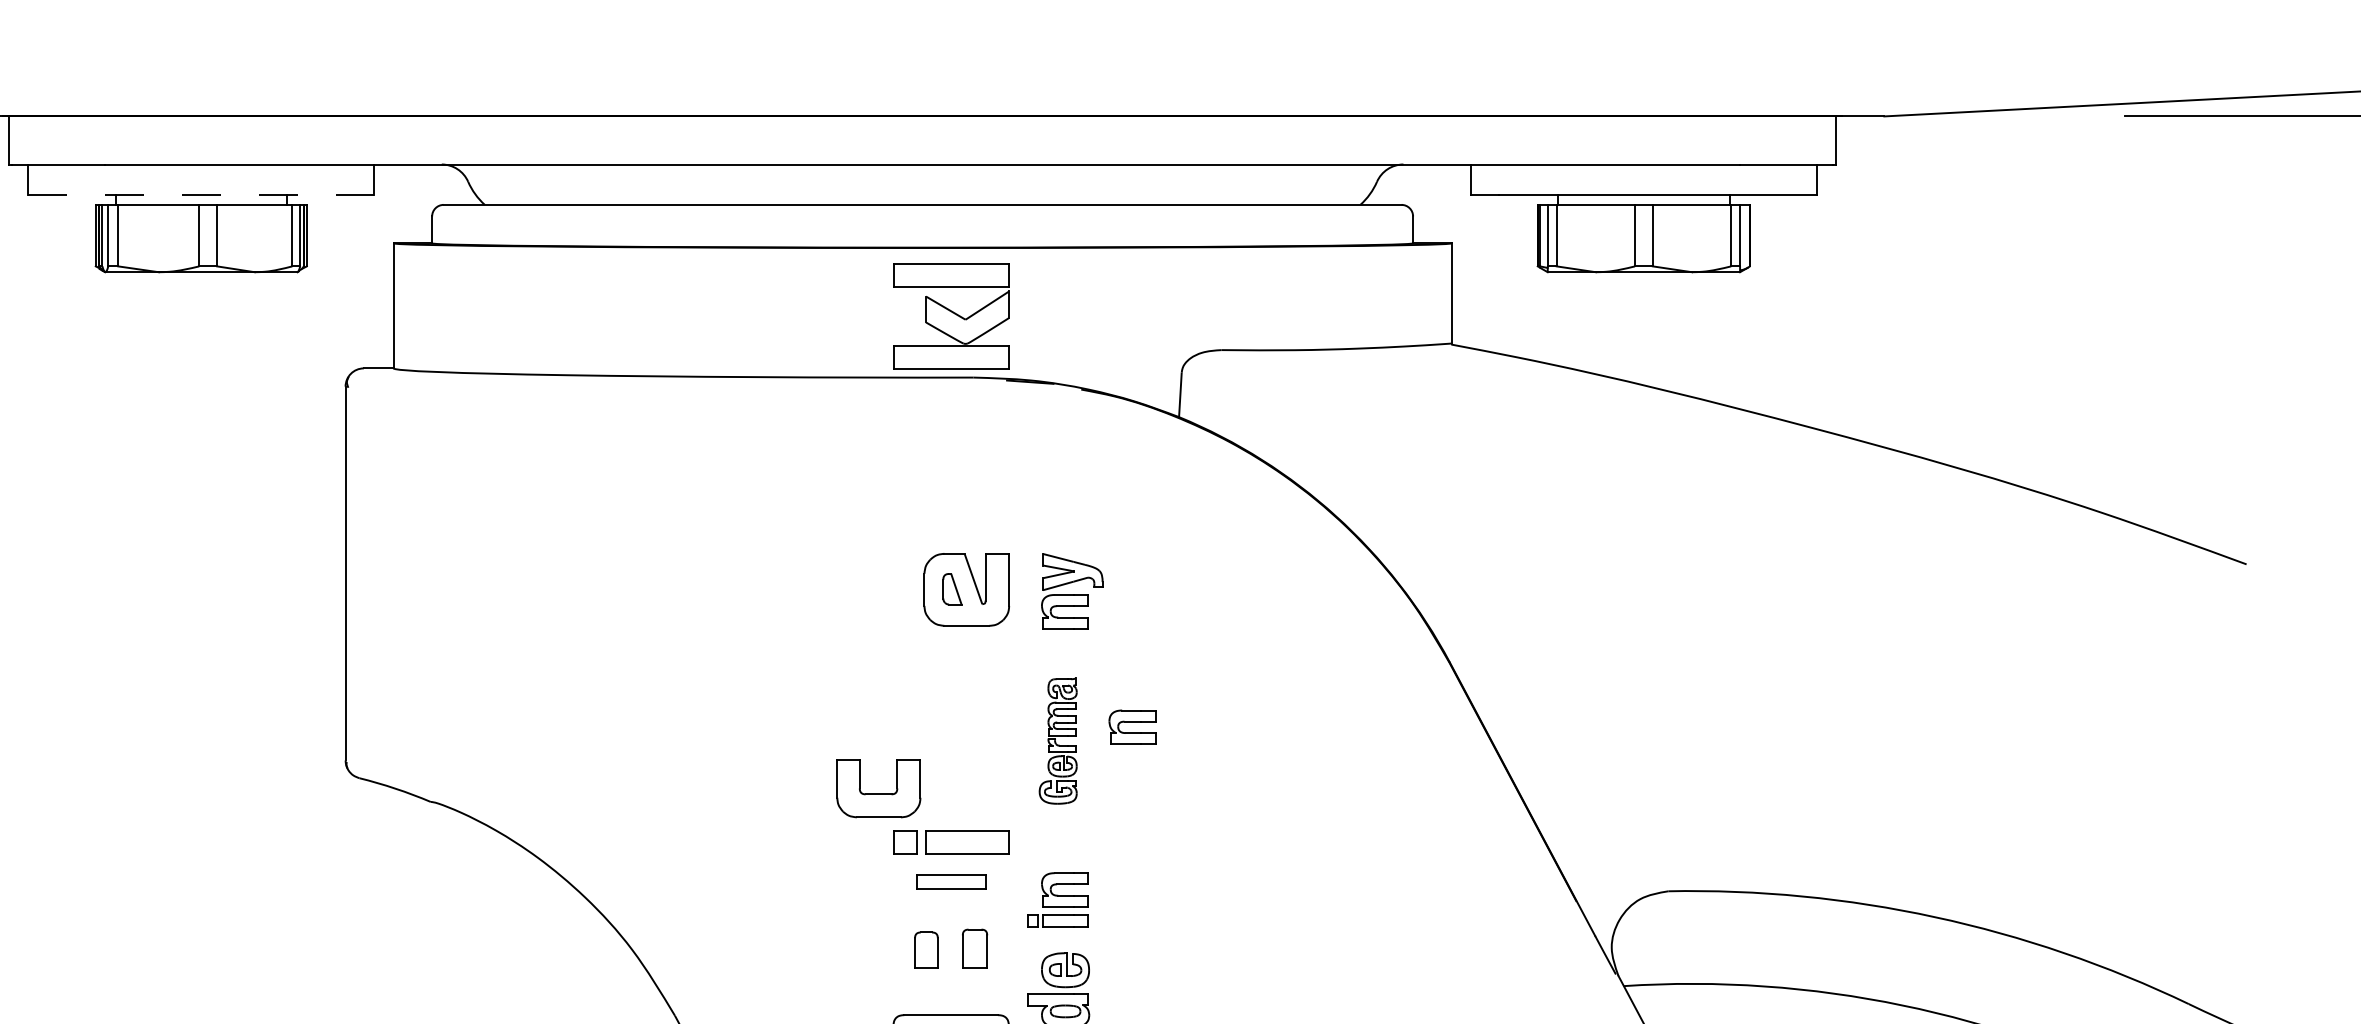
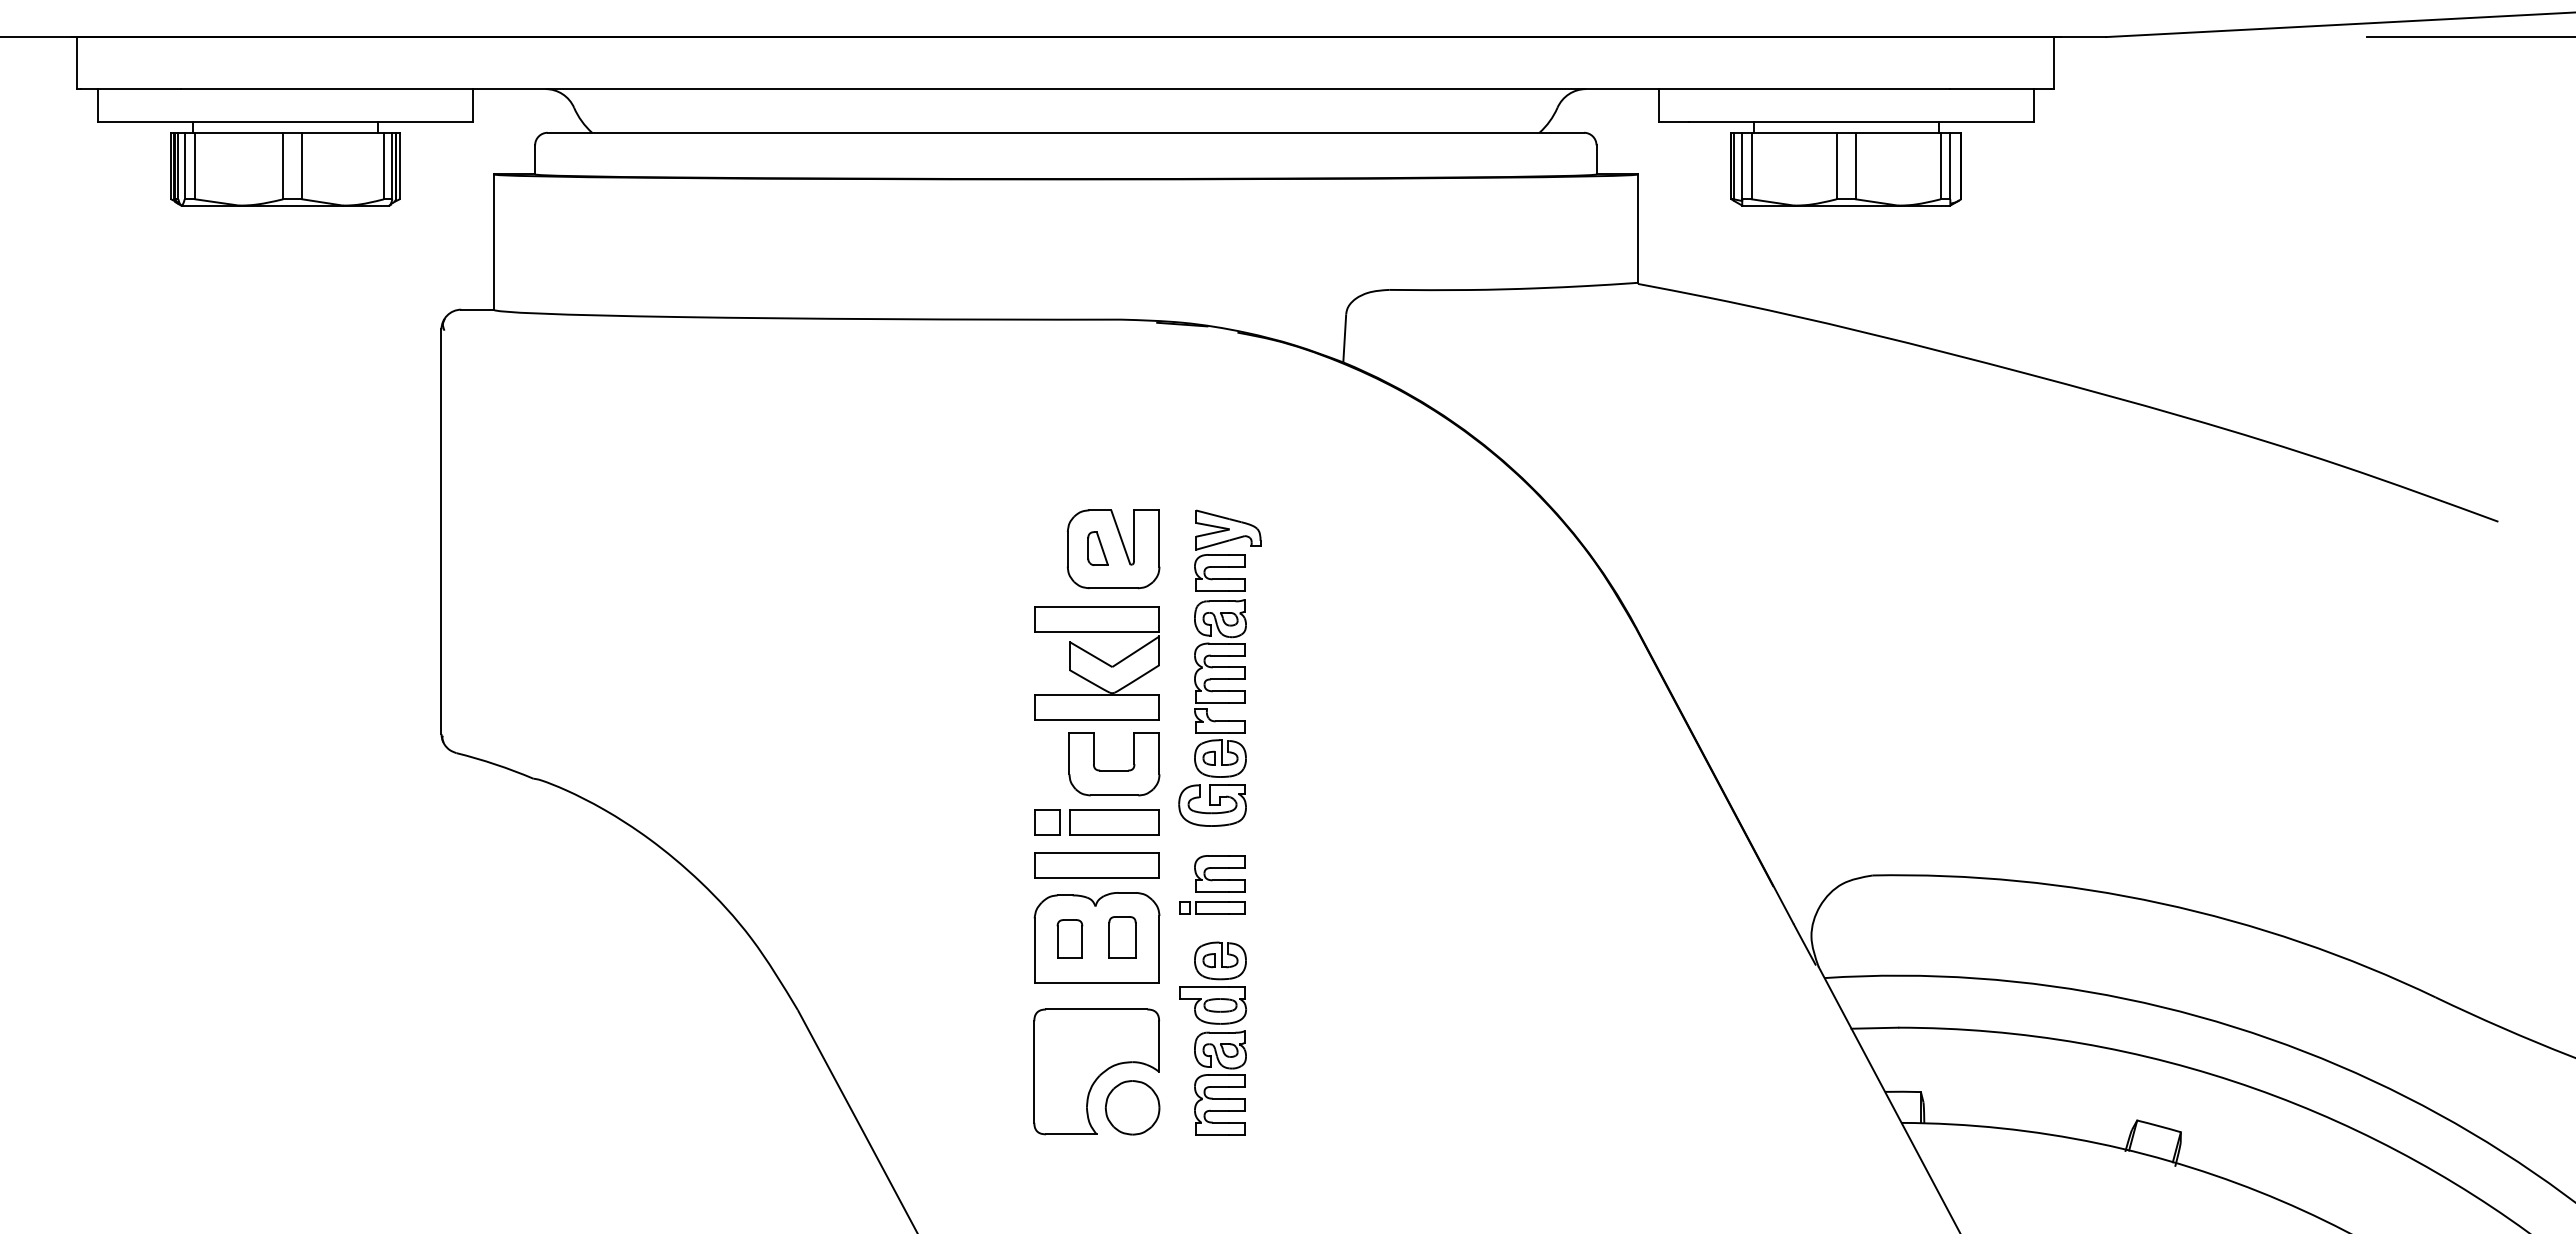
line: (201, 195) -> (285, 122), dashed -> solid
part: (950, 316) -> (1096, 663), moved
part: (1132, 726) -> (1292, 697), removed
part: (1058, 740) -> (1212, 712), size x1.67
part: (878, 788) -> (1114, 764), moved
part: (950, 882) -> (1096, 865), size x1.67
part: (950, 948) -> (1096, 937), added

